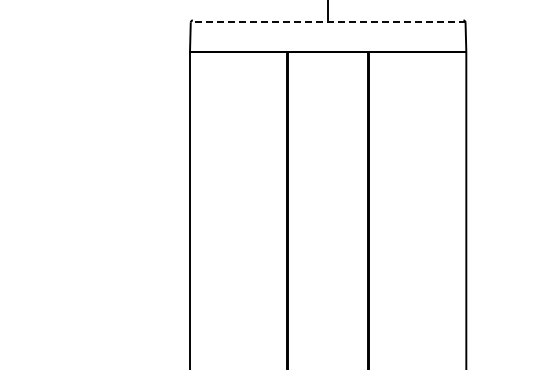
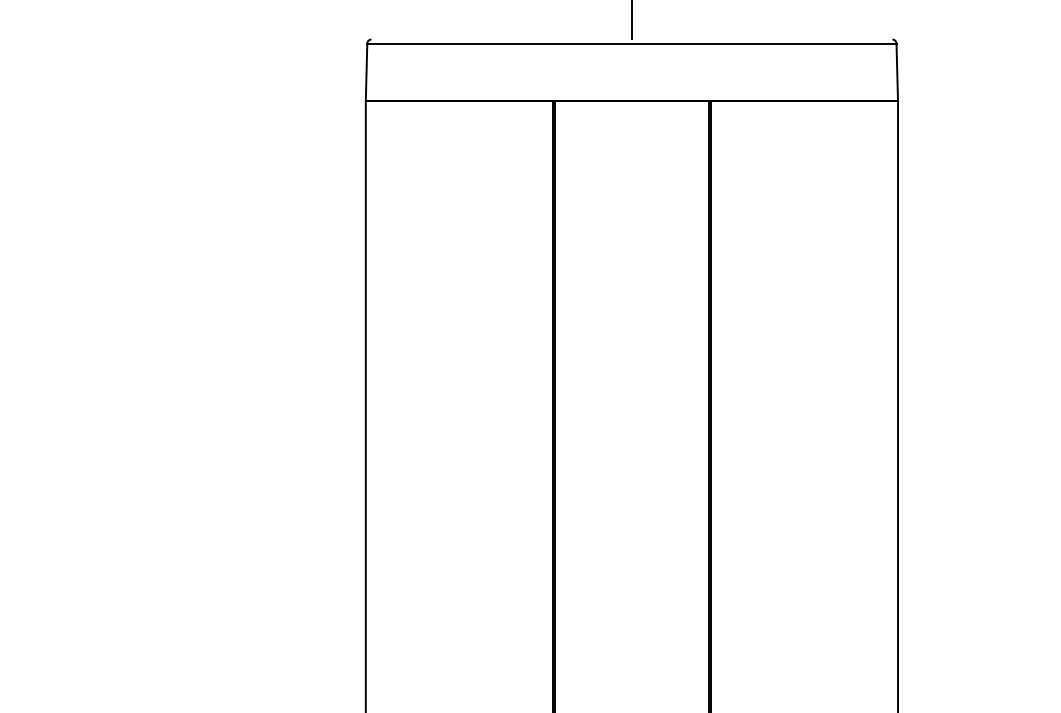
line: (327, 22) -> (630, 43), dashed -> solid

